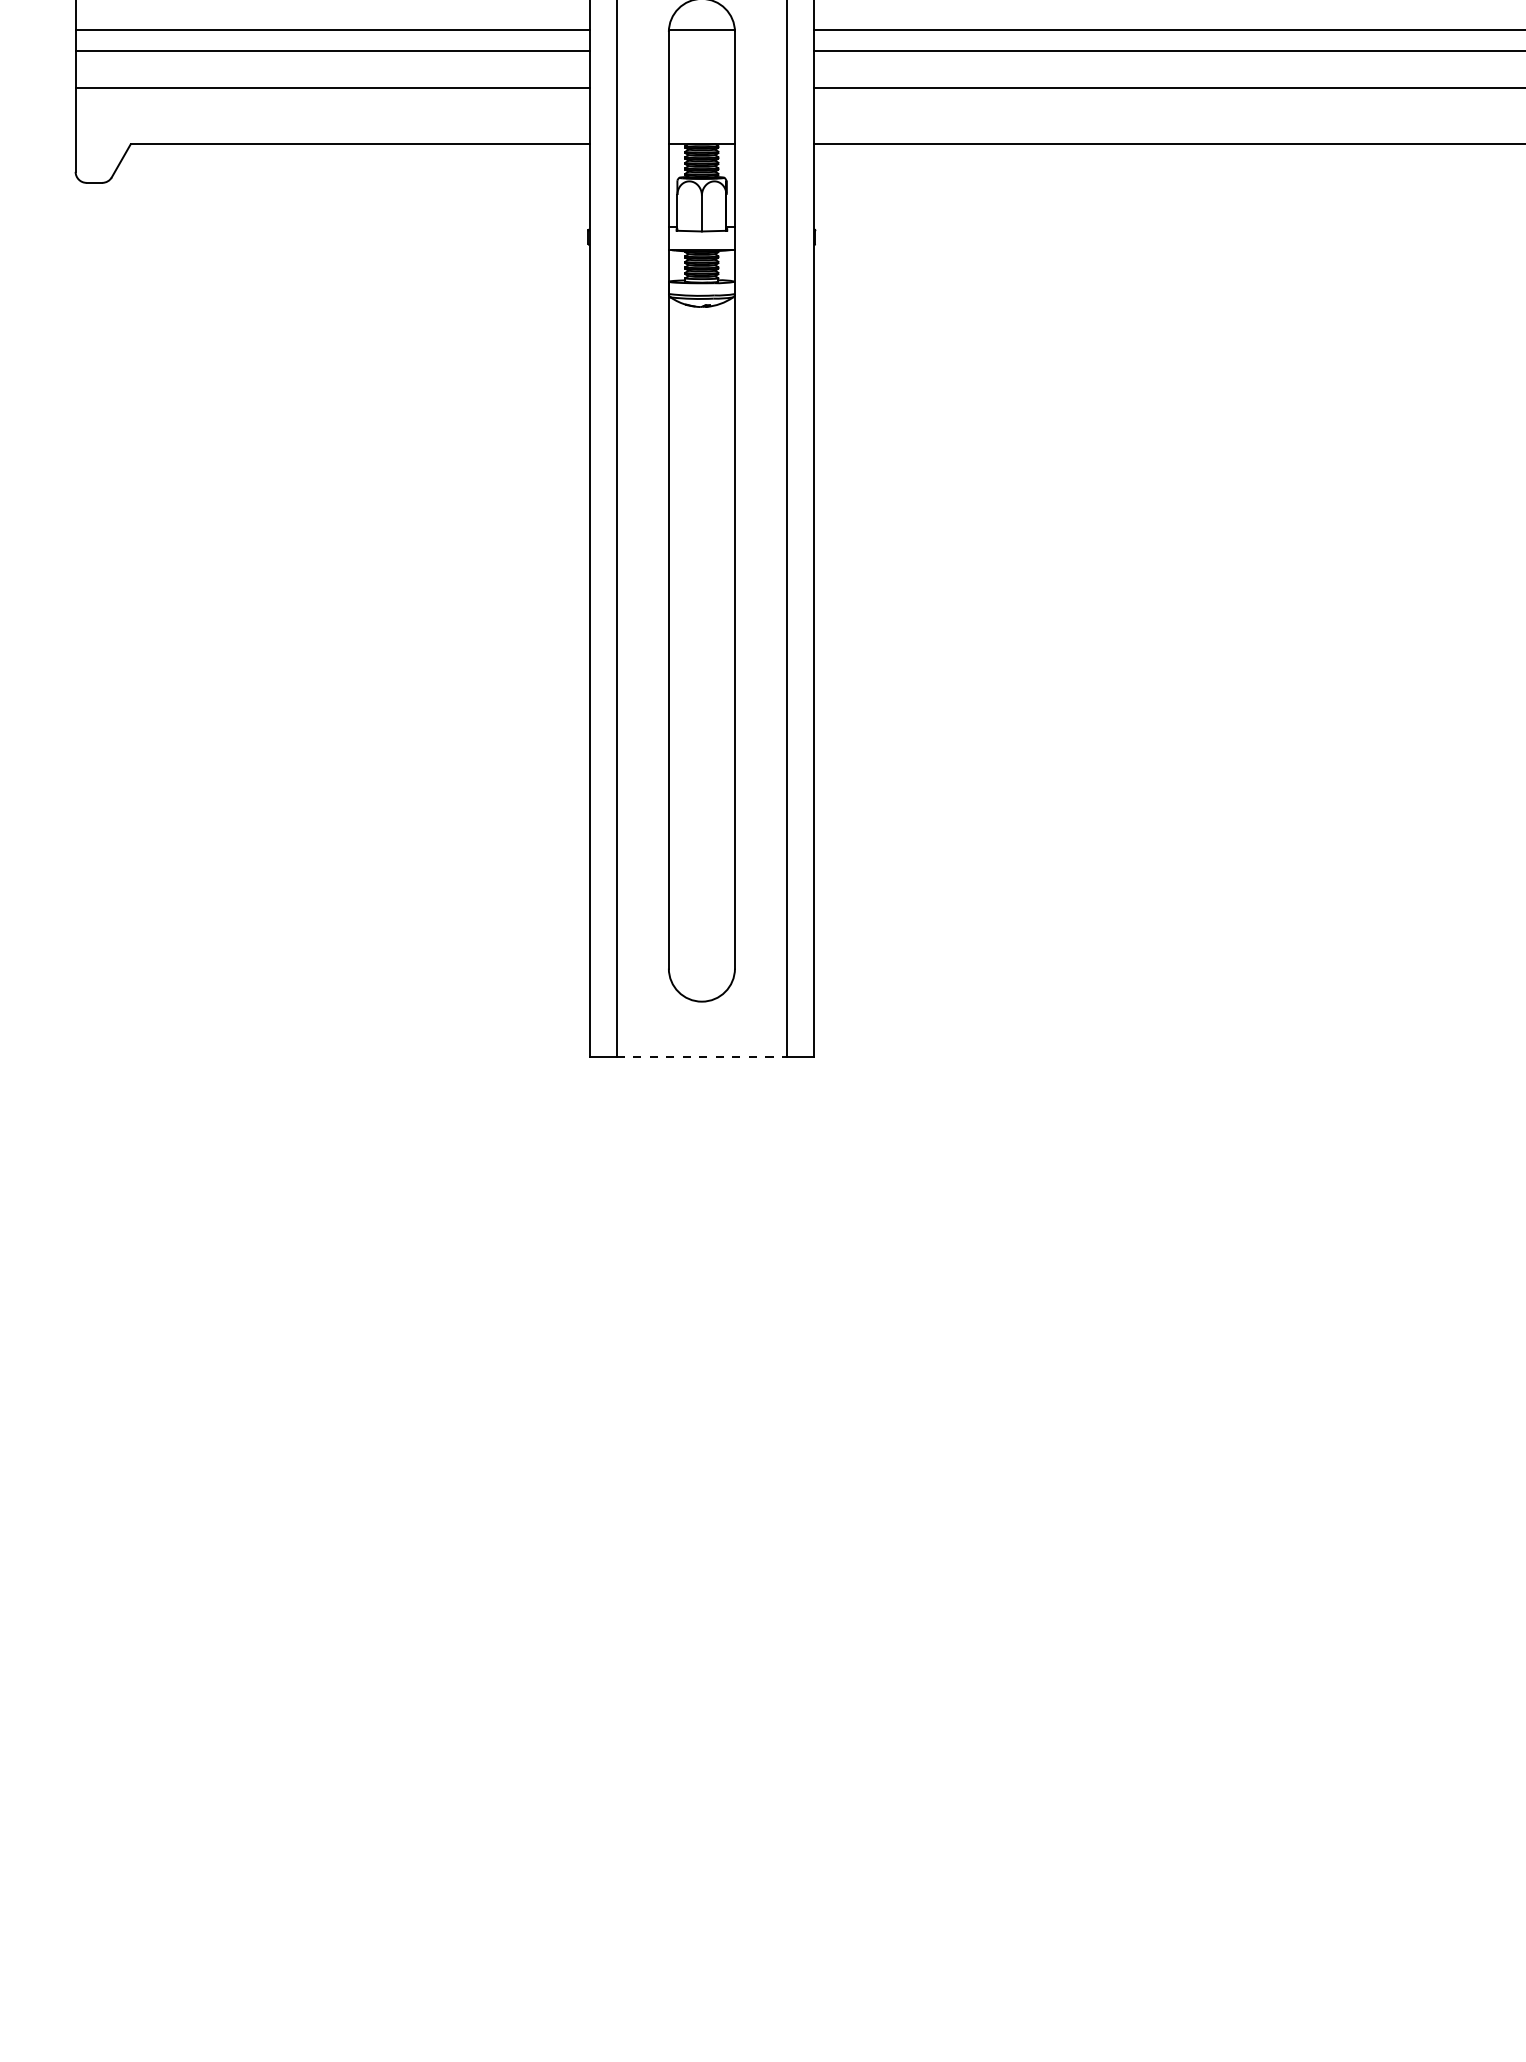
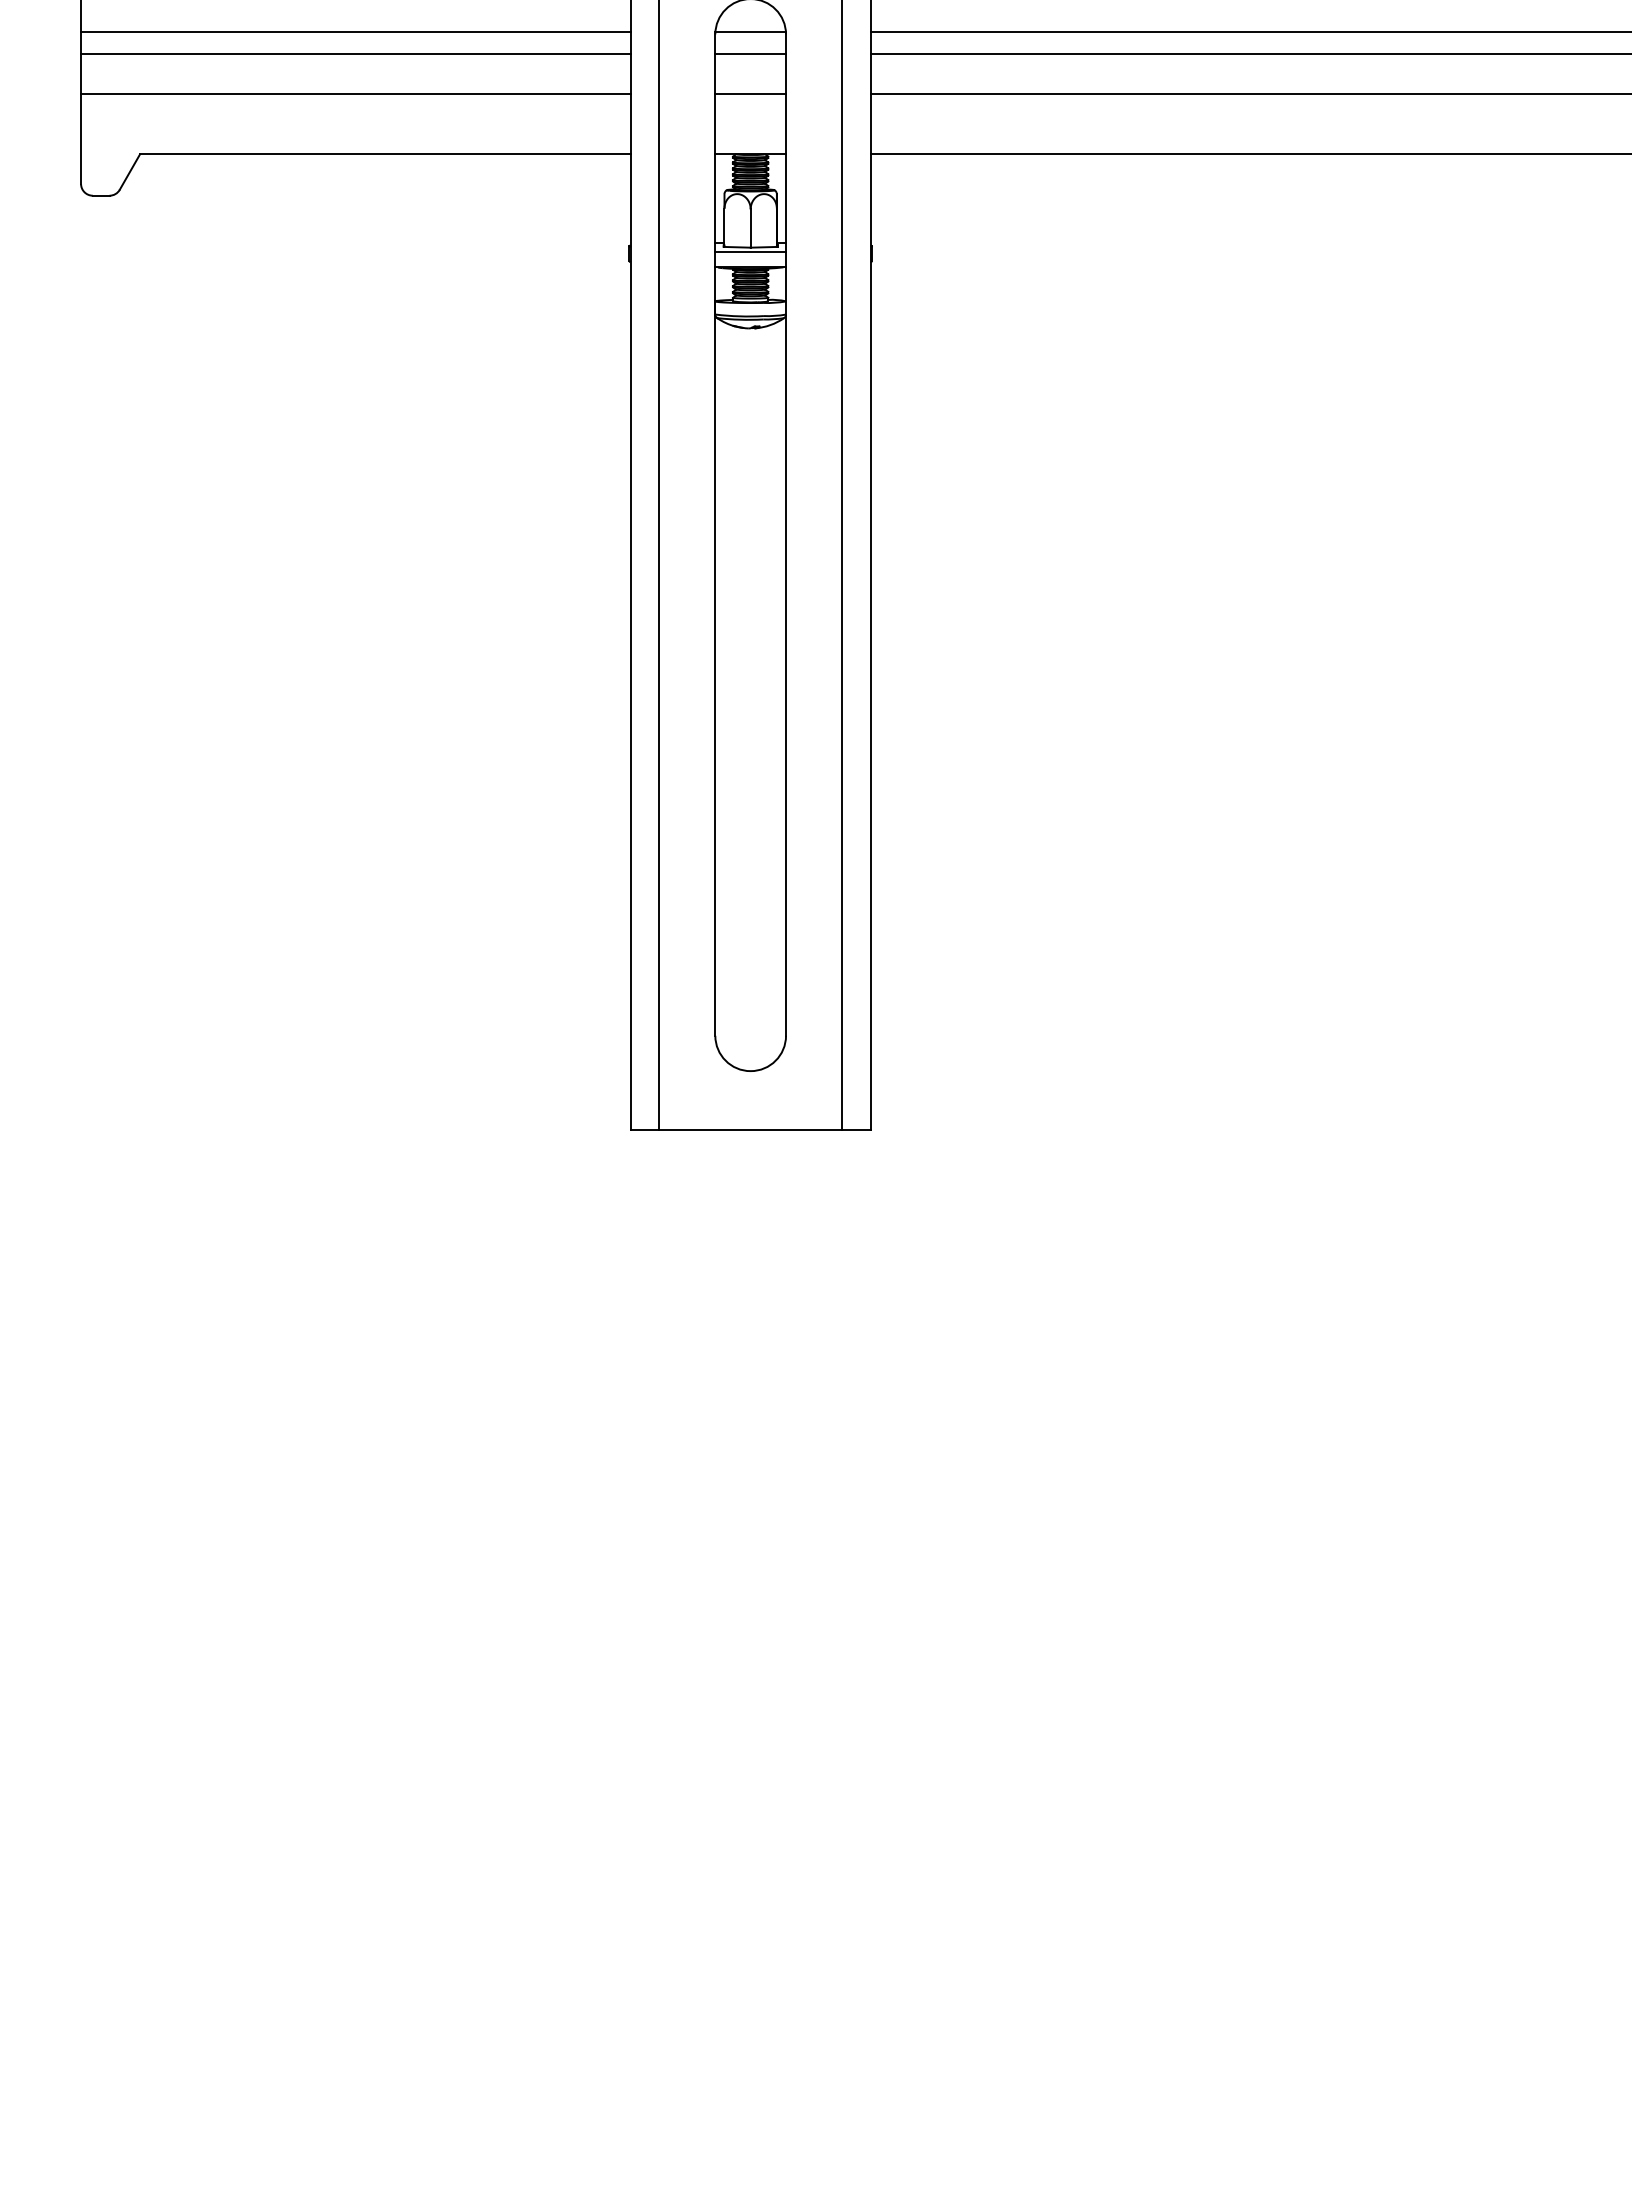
line: (701, 50) -> (750, 54), added
line: (701, 88) -> (750, 94), added
line: (701, 235) -> (750, 252), added
line: (702, 1057) -> (751, 1130), dashed -> solid

